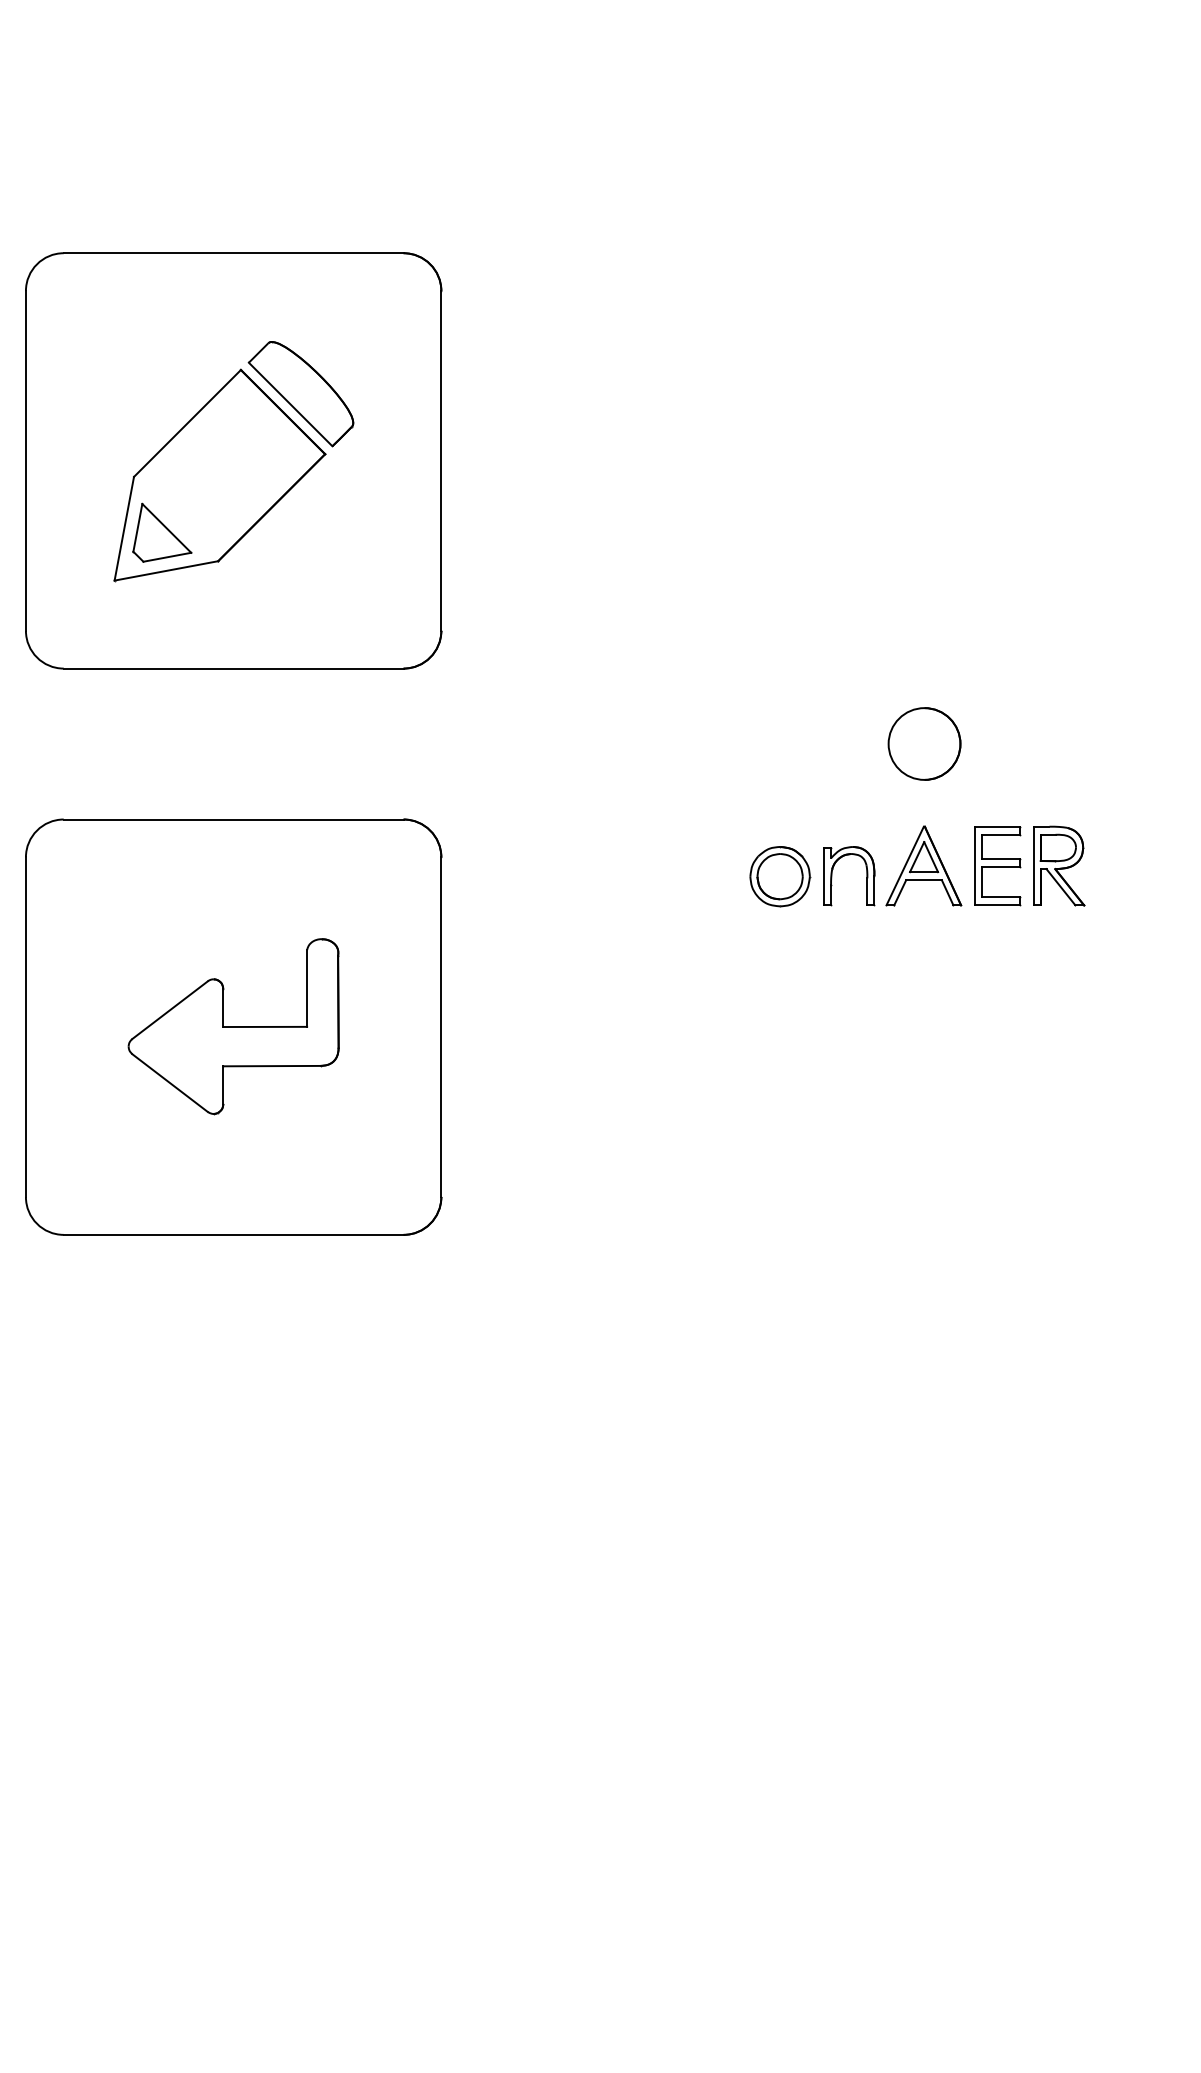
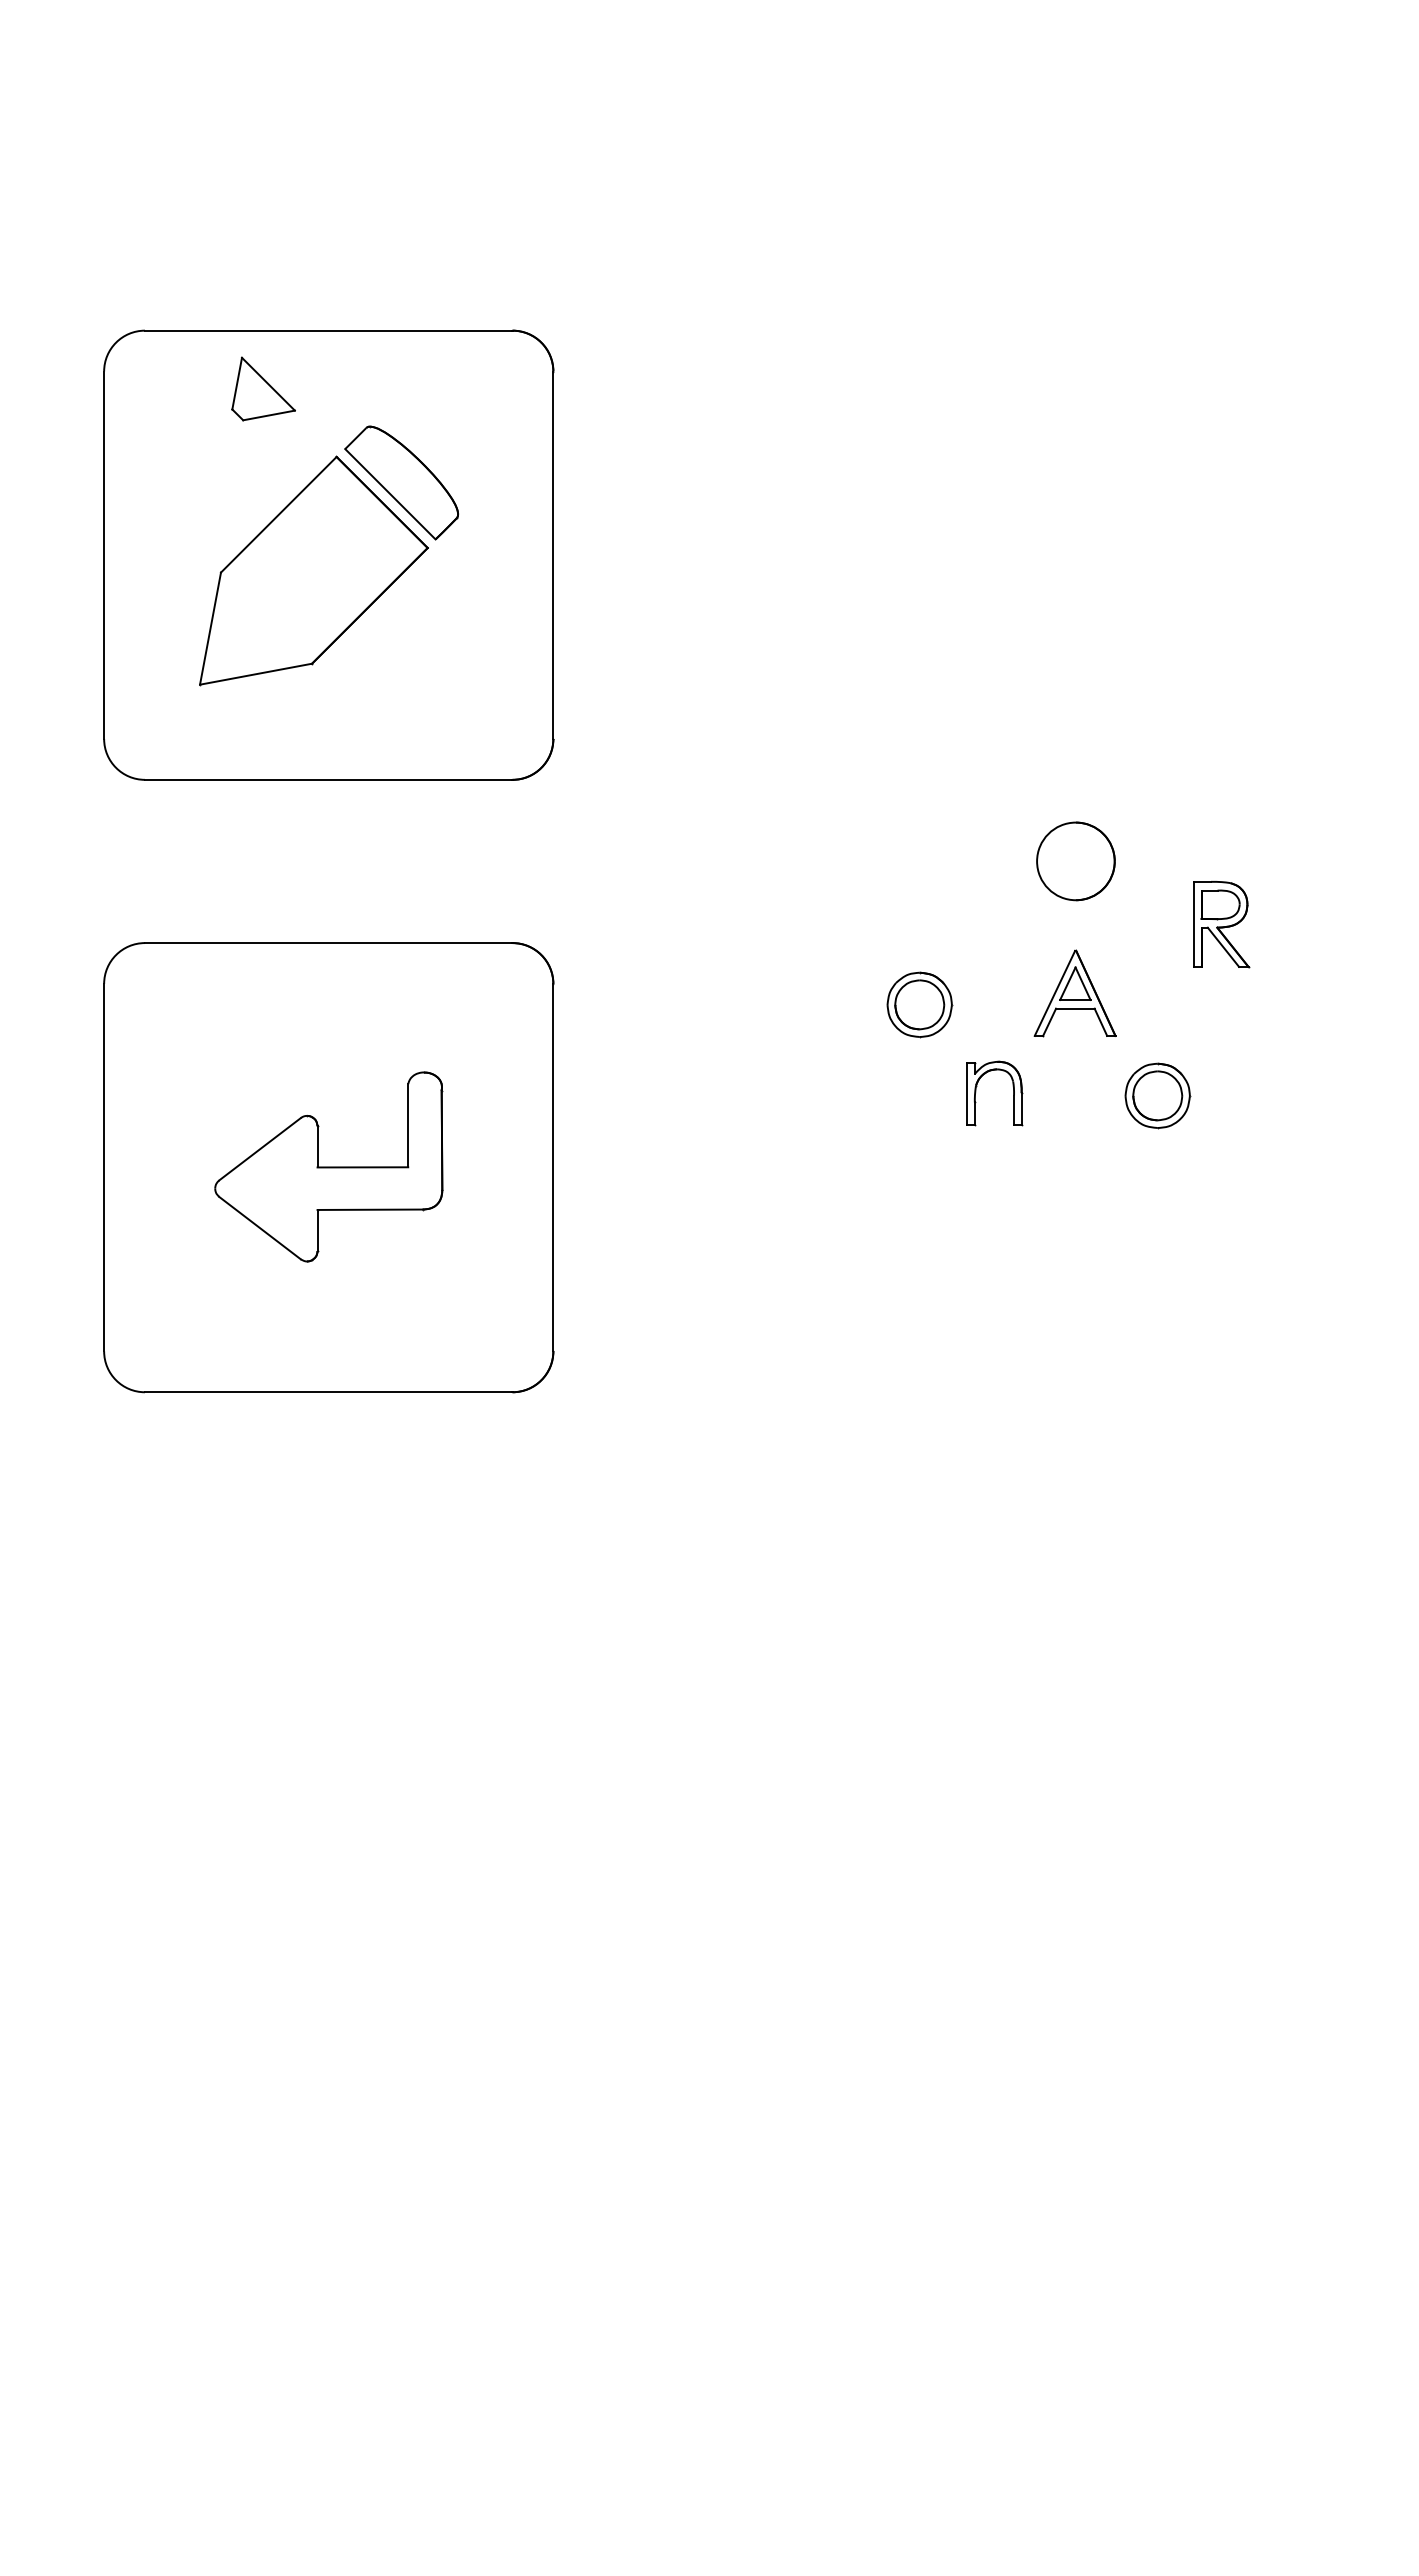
part: (162, 532) -> (263, 388), moved
part: (998, 866) -> (1155, 993), removed
part: (1059, 866) -> (1221, 924), moved
part: (832, 875) -> (976, 1092), moved
part: (999, 960) -> (1157, 1095), added

